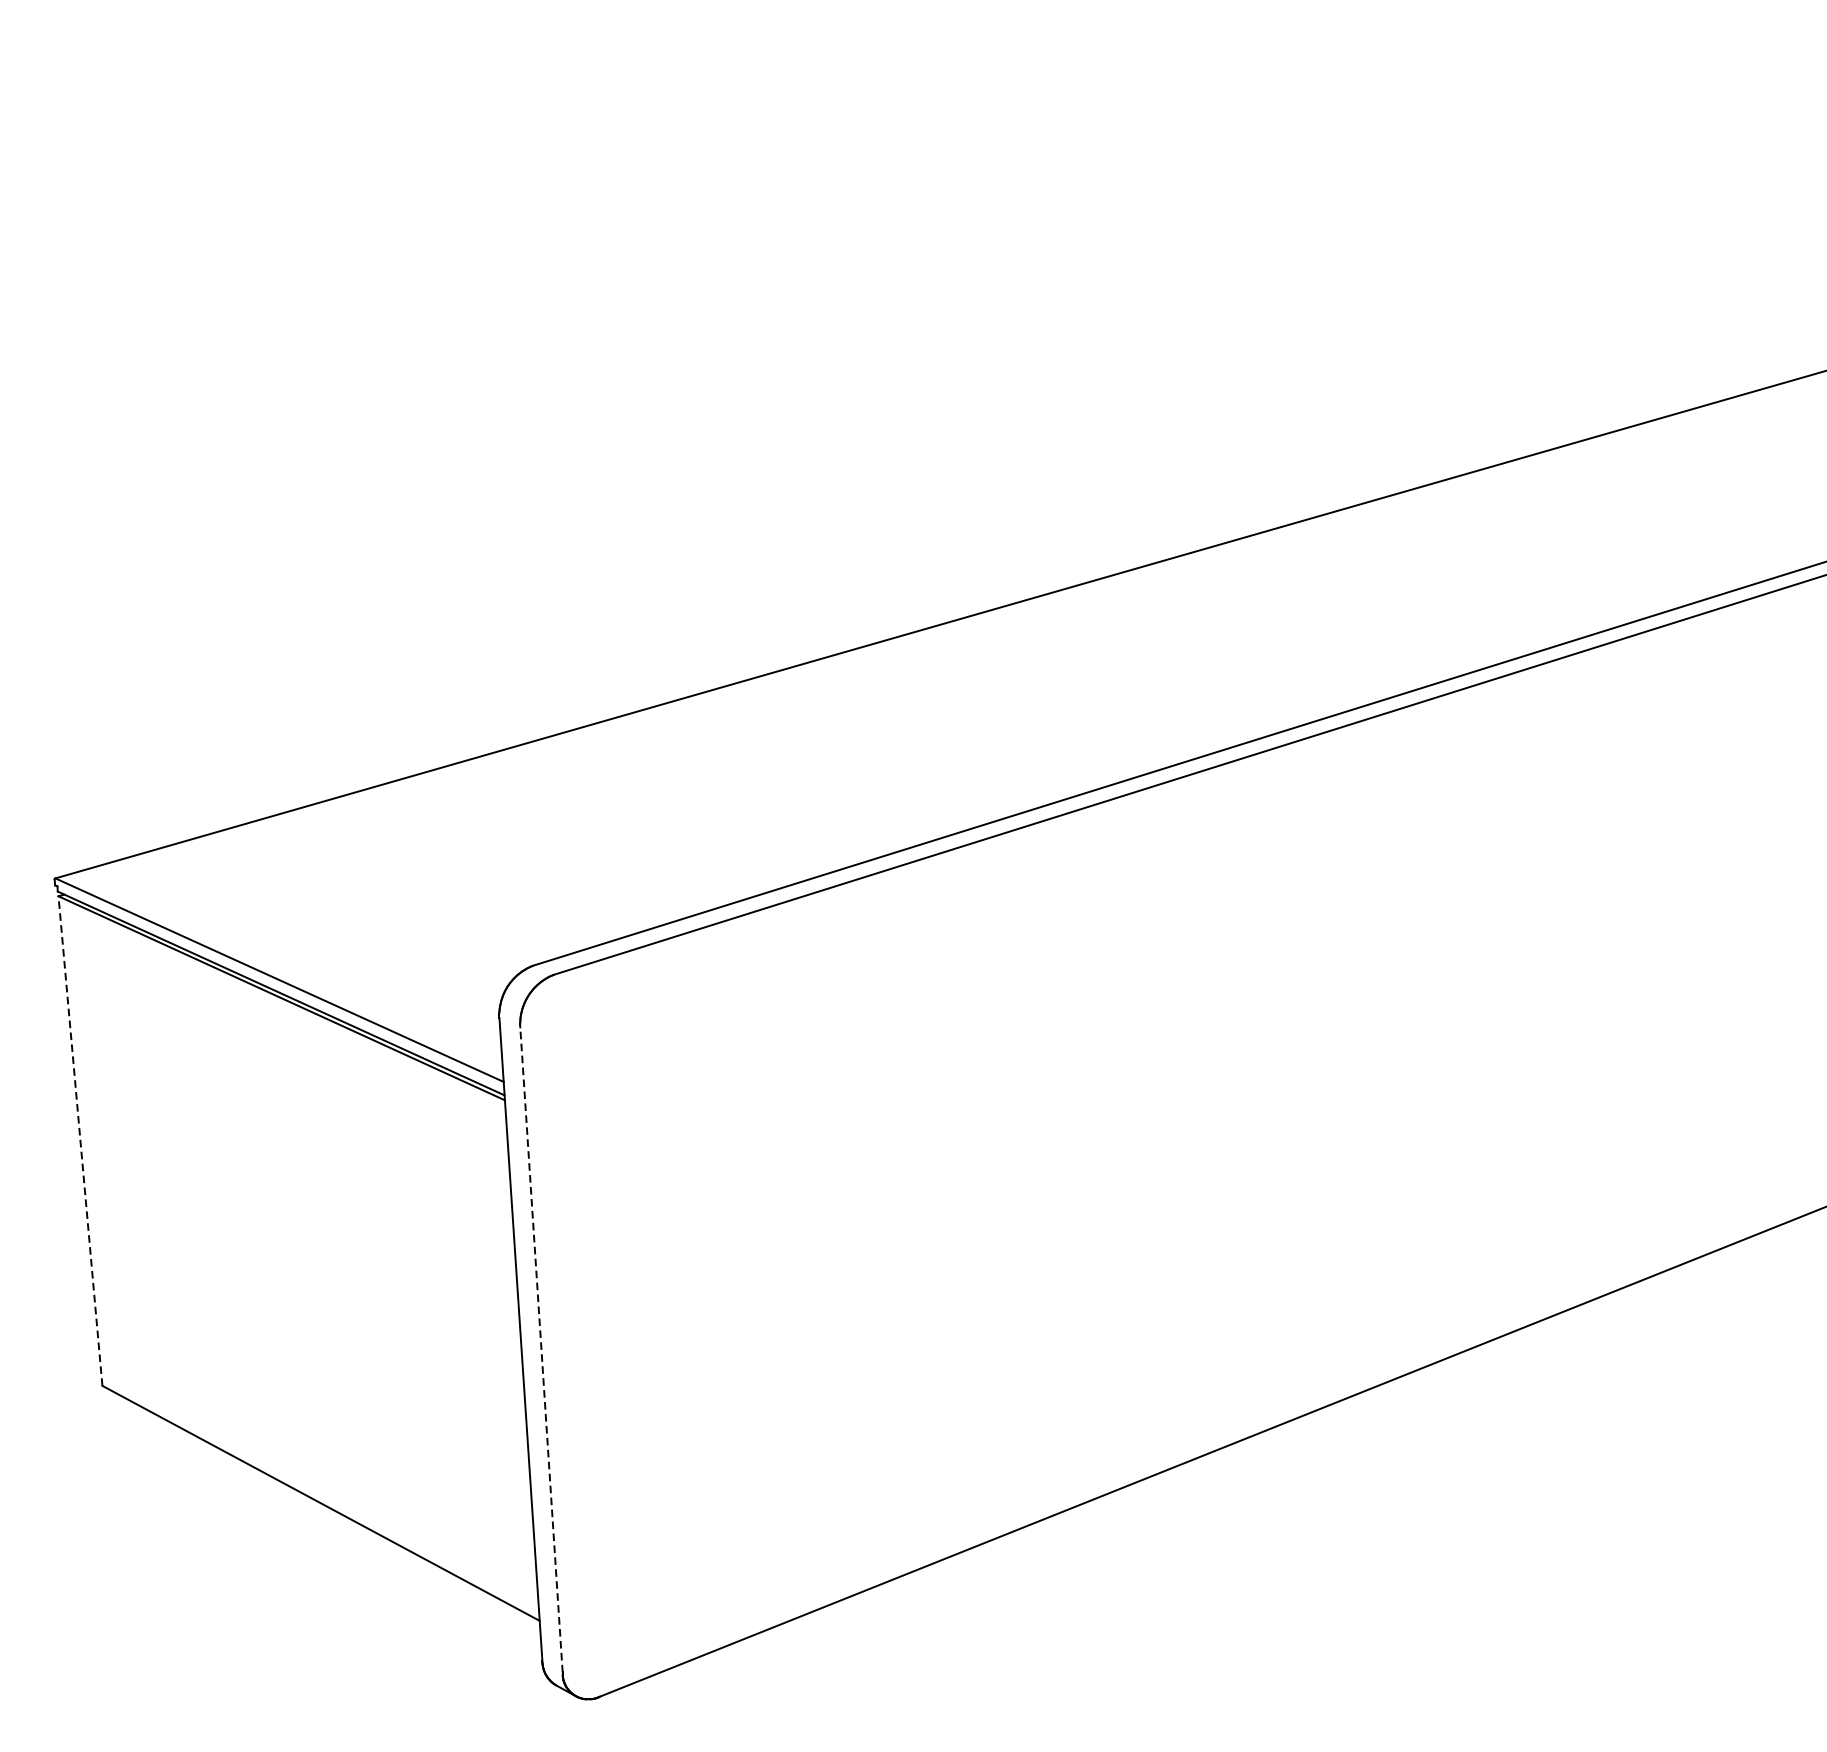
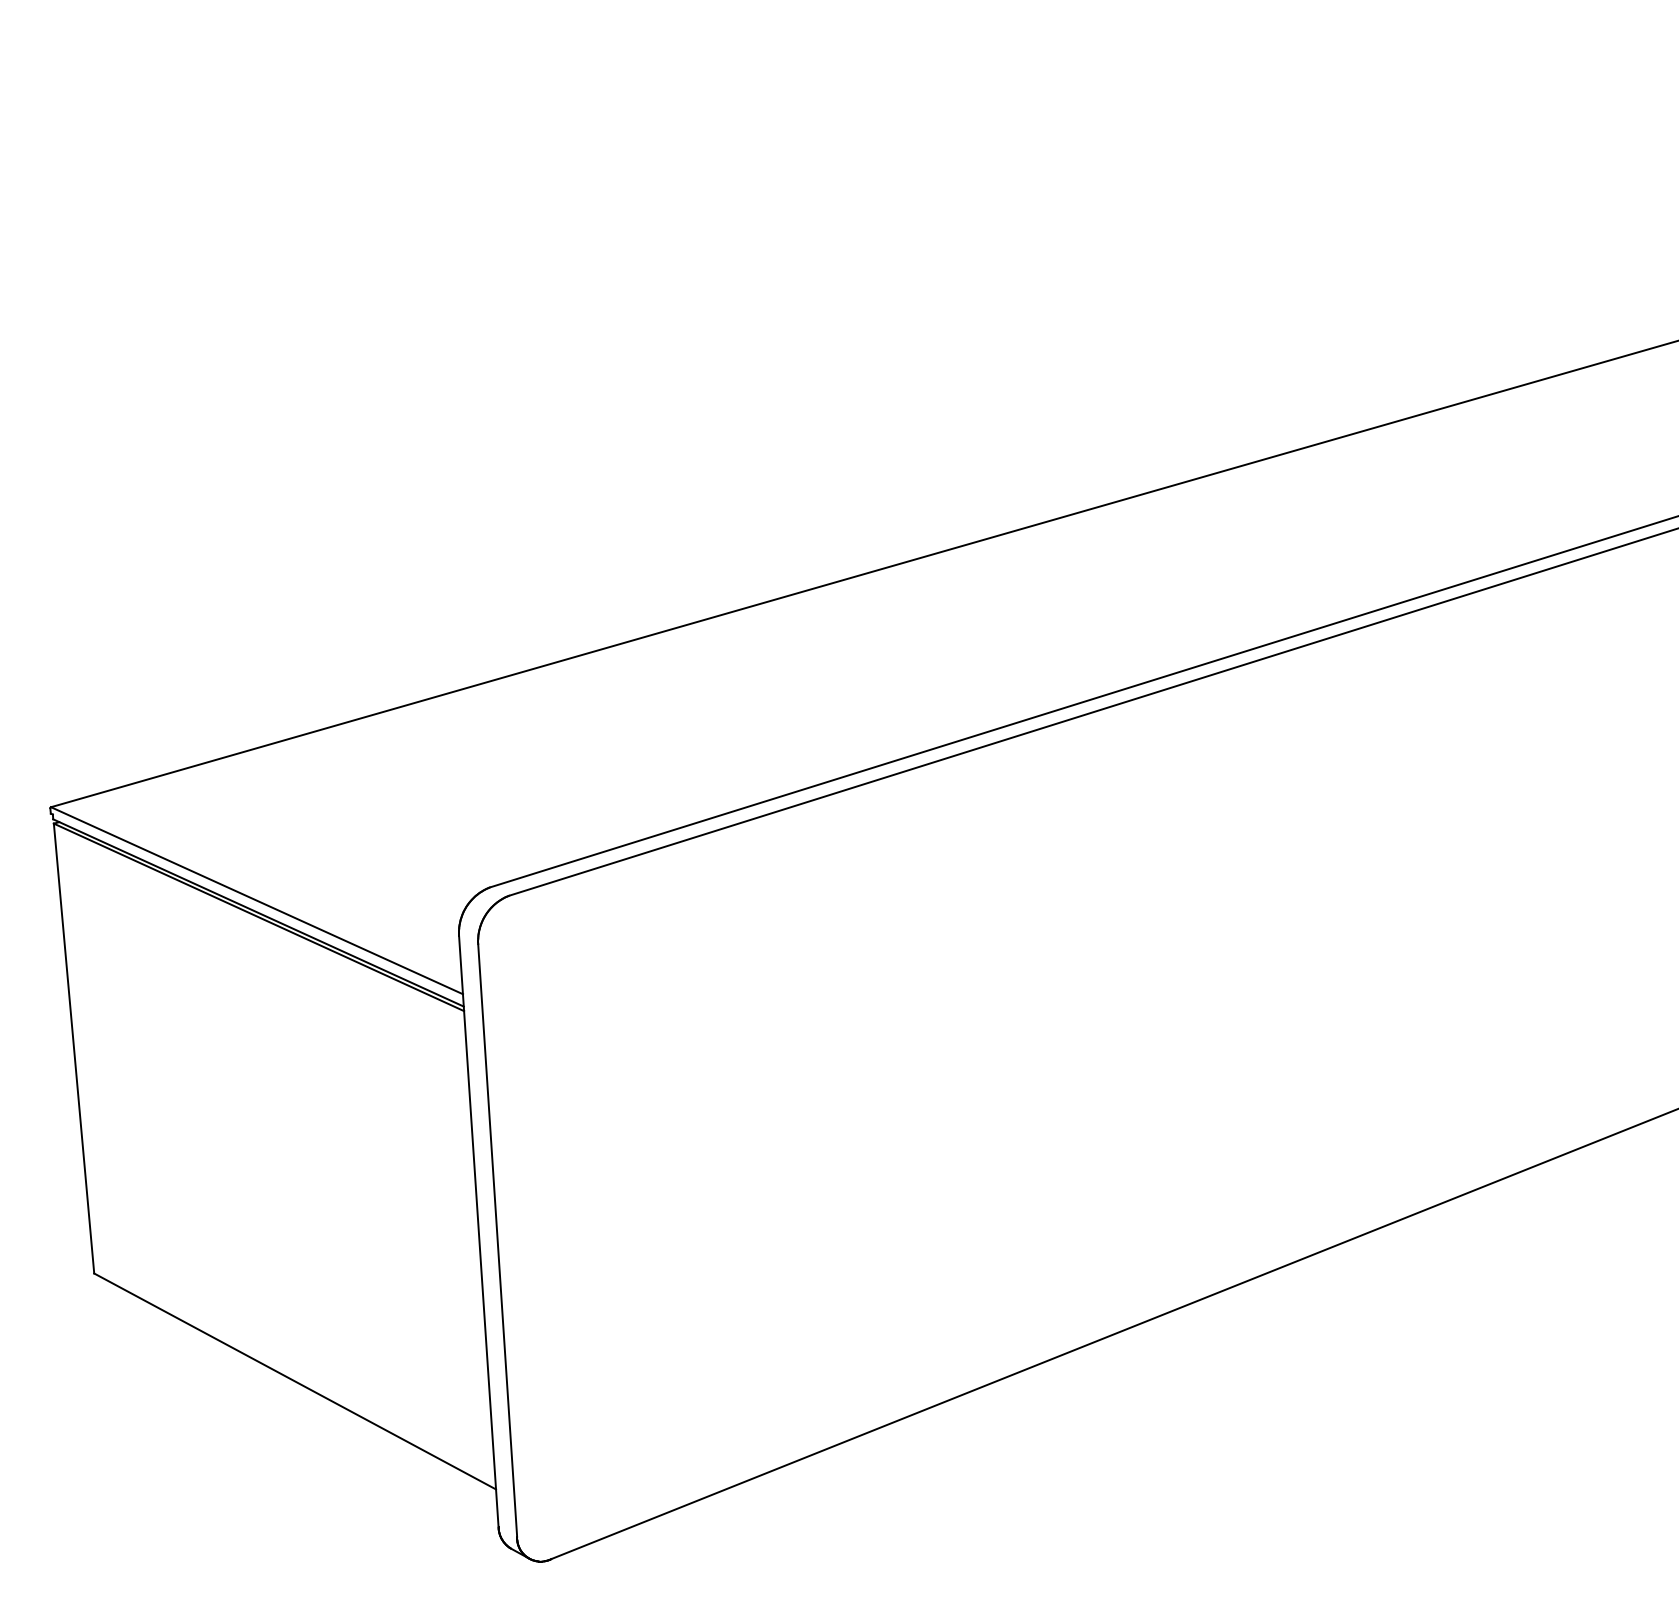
line: (80, 1141) -> (74, 1048), dashed -> solid
line: (541, 1348) -> (497, 1239), dashed -> solid

